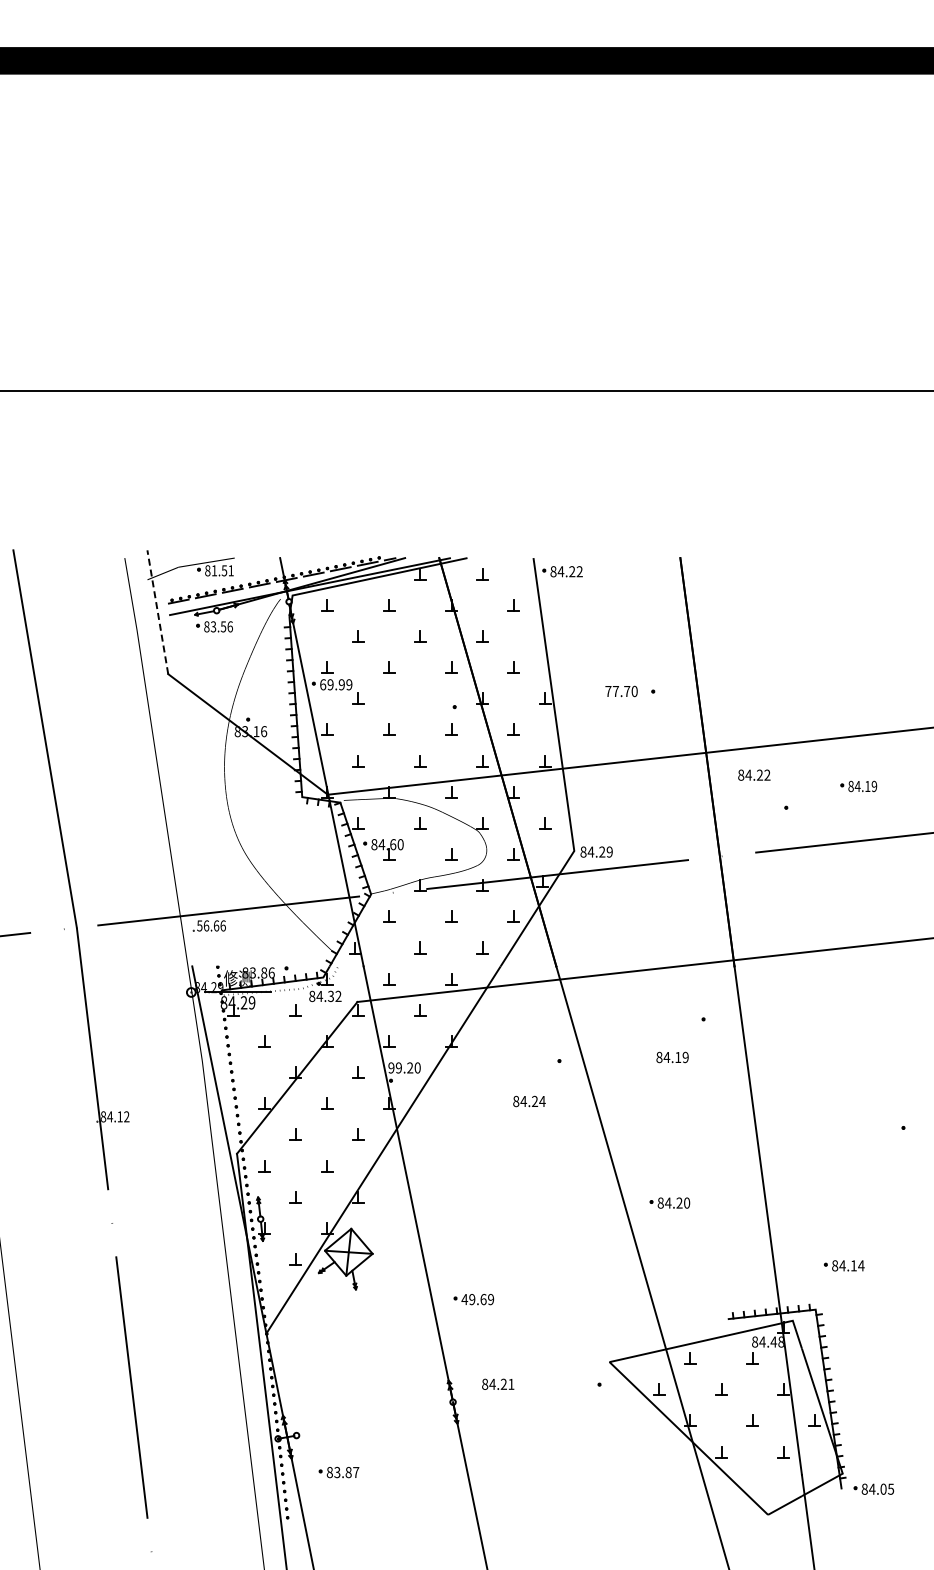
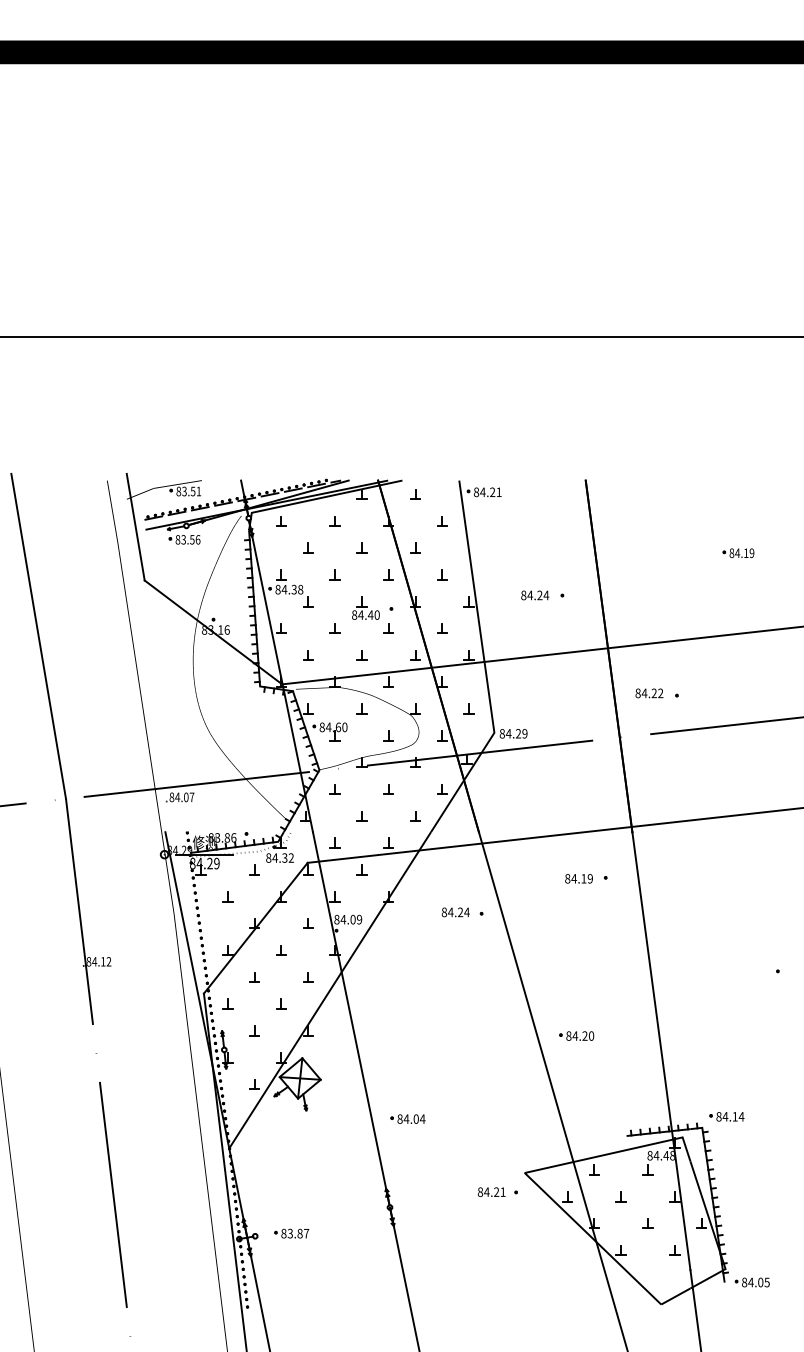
text: (214, 570) -> (184, 491), 81.51 -> 83.51
text: (579, 571) -> (498, 492), 84.22 -> 84.21
line: (157, 612) -> (135, 527), dashed -> solid
text: (336, 684) -> (289, 589), 69.99 -> 84.38
text: (621, 691) -> (535, 595), 77.70 -> 84.24
part: (425, 705) -> (366, 607), added
text: (754, 774) -> (649, 692), moved
part: (858, 786) -> (738, 553), moved
text: (211, 925) -> (181, 796), 56.66 -> 84.07
text: (672, 1057) -> (578, 878), moved
text: (404, 1067) -> (348, 919), 99.20 -> 84.09
text: (529, 1101) -> (455, 912), moved
part: (844, 1265) -> (727, 1116), moved
text: (477, 1299) -> (411, 1119), 49.69 -> 84.04
text: (498, 1383) -> (491, 1191), moved
part: (338, 1472) -> (291, 1233), moved

